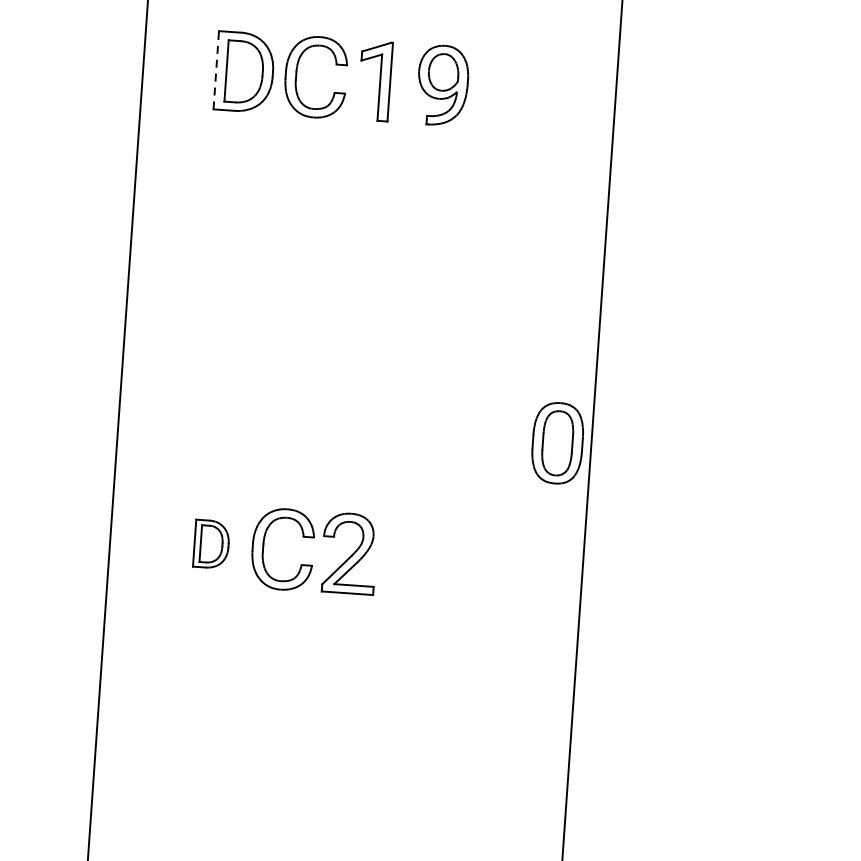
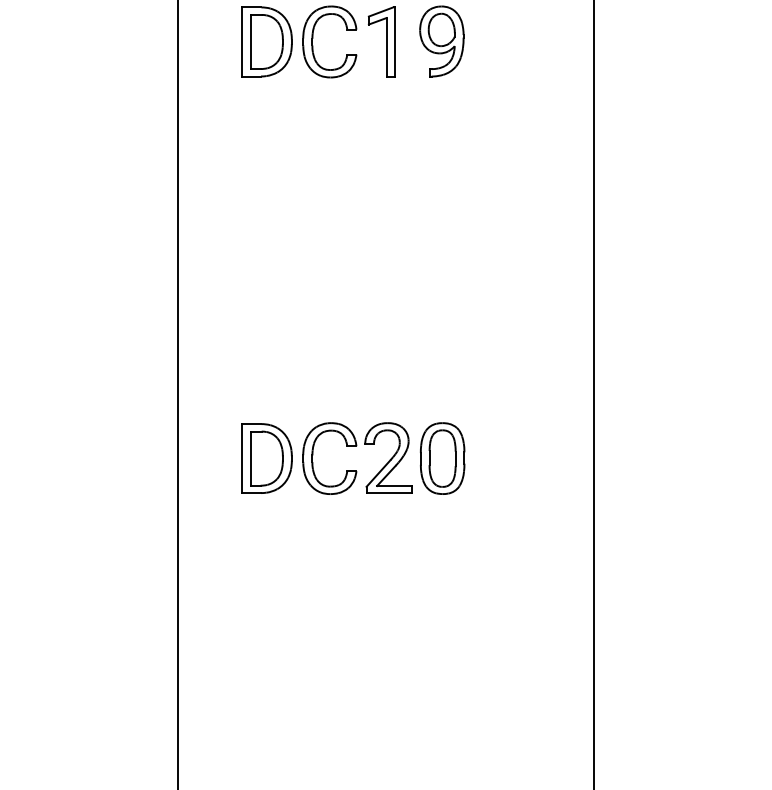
line: (215, 70) -> (241, 42), dashed -> solid
part: (557, 443) -> (442, 458), moved
part: (211, 544) -> (266, 458), size x1.67

